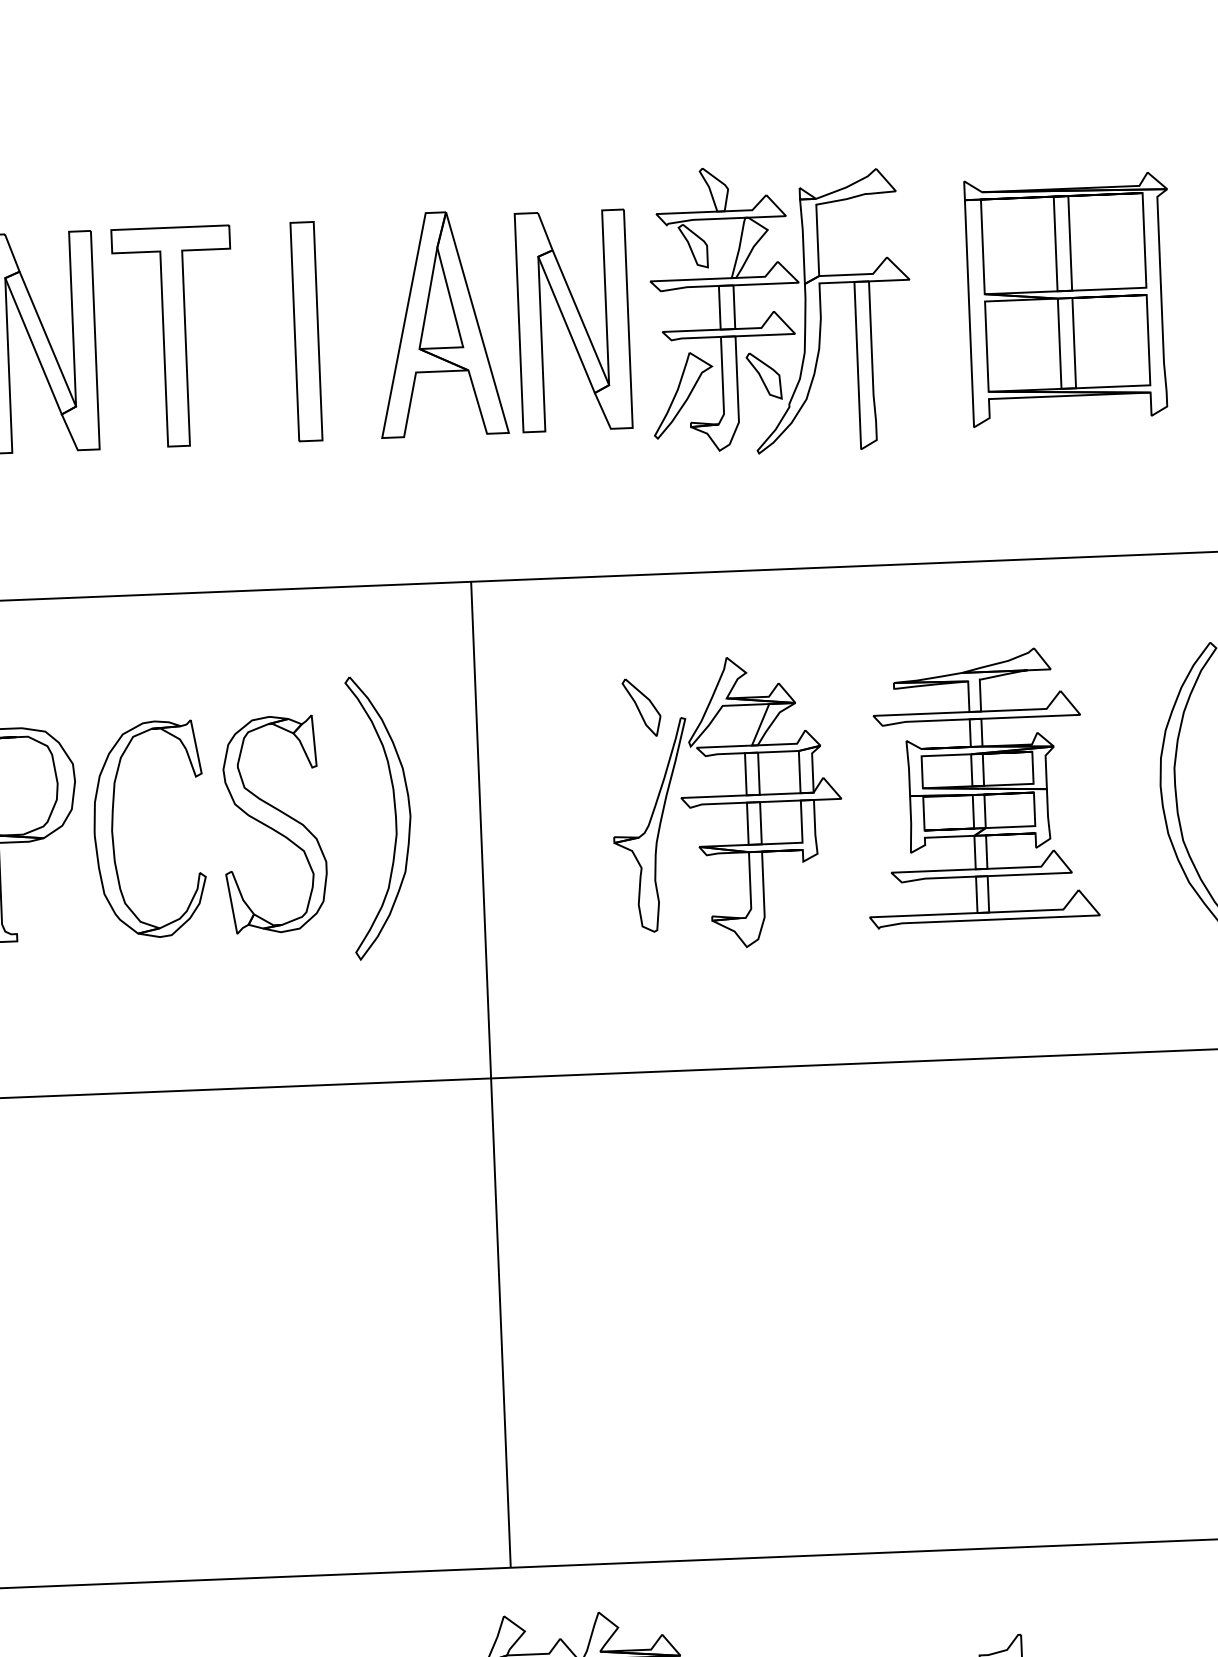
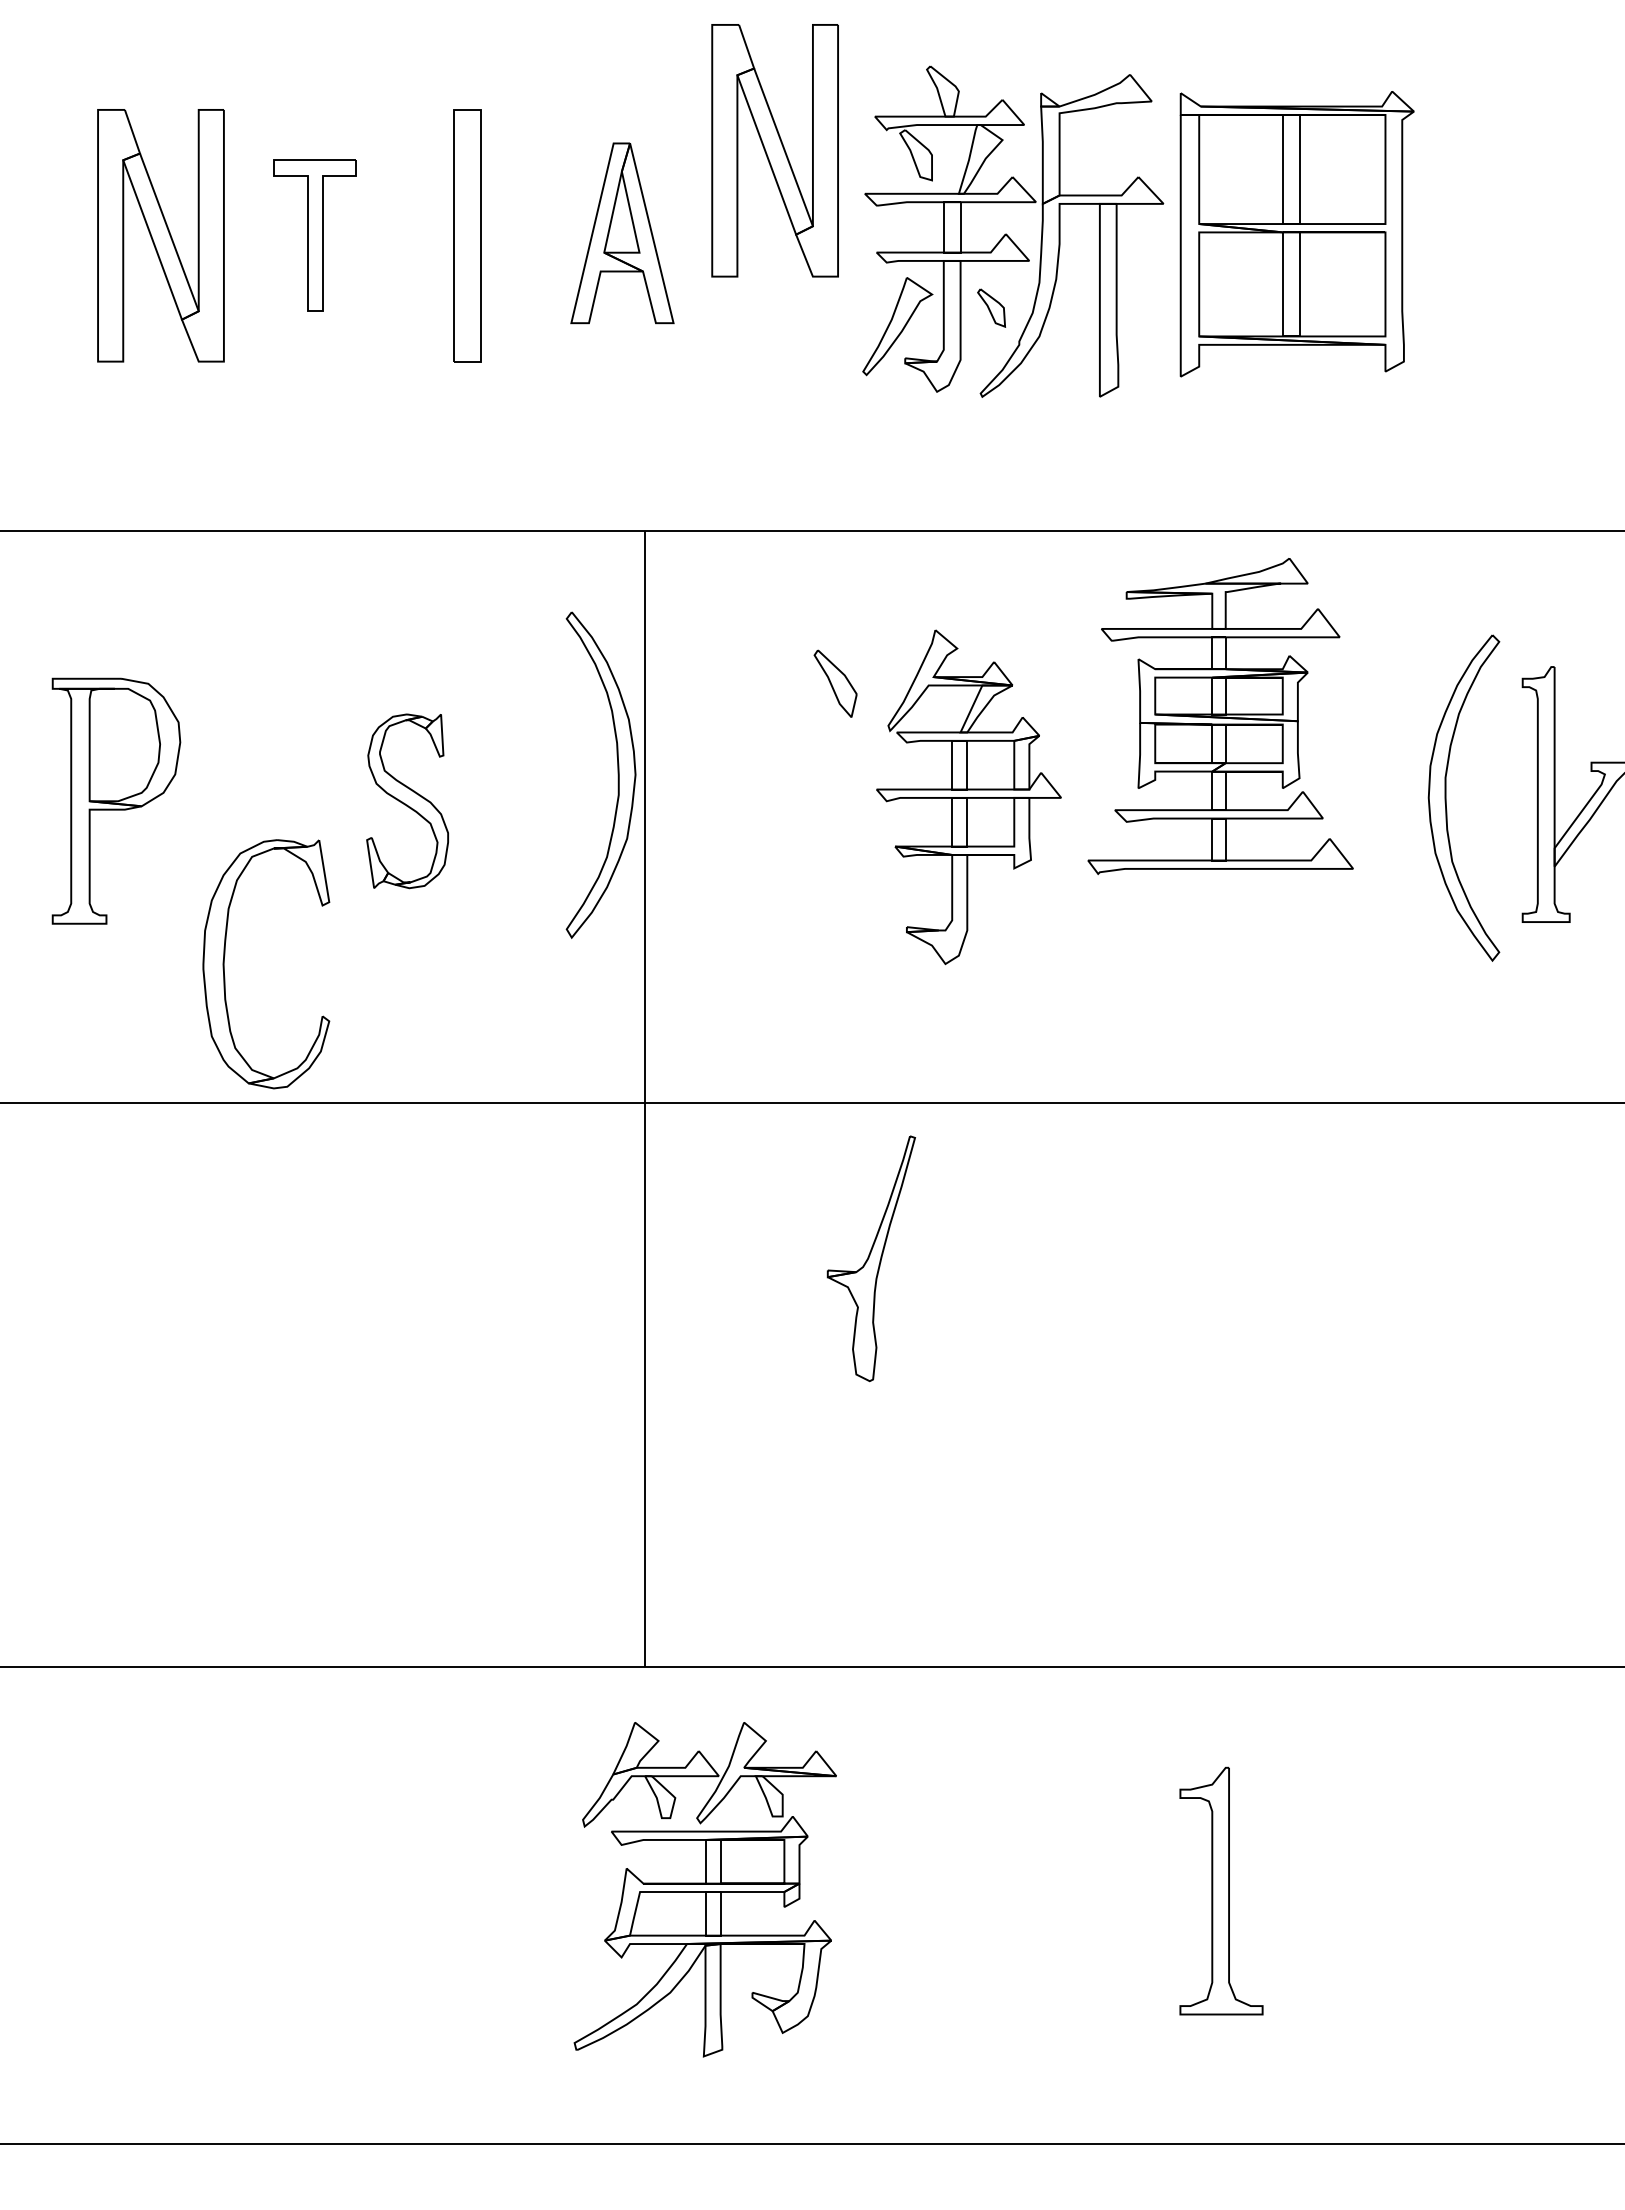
part: (1069, 299) -> (1296, 234), moved
part: (573, 320) -> (774, 150), moved
part: (441, 324) -> (622, 233), size x0.7
part: (173, 336) -> (314, 235), size x0.6
part: (763, 375) -> (991, 307), size x0.7
part: (979, 787) -> (1220, 716), moved
part: (394, 816) -> (617, 774), moved
part: (113, 823) -> (225, 955), moved
part: (274, 824) -> (407, 801), size x0.7
part: (650, 825) -> (870, 1258), moved

